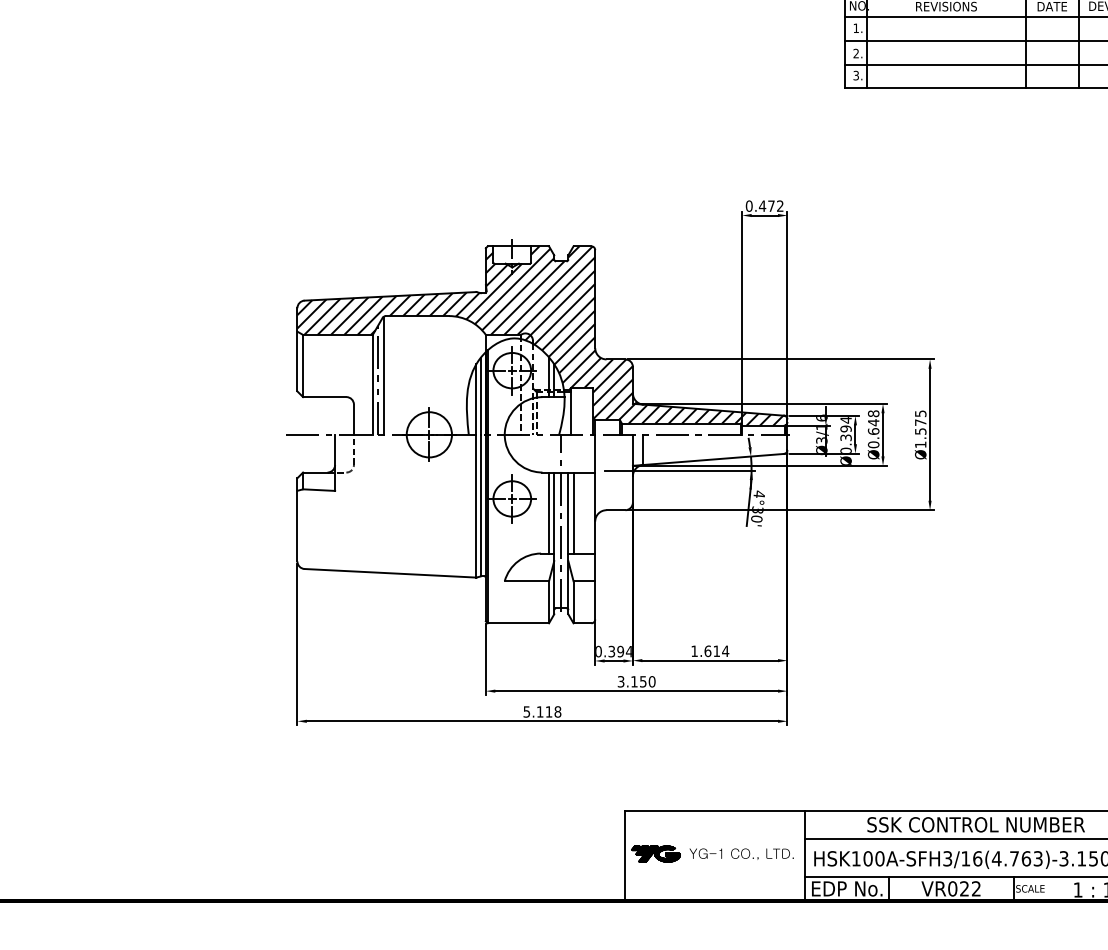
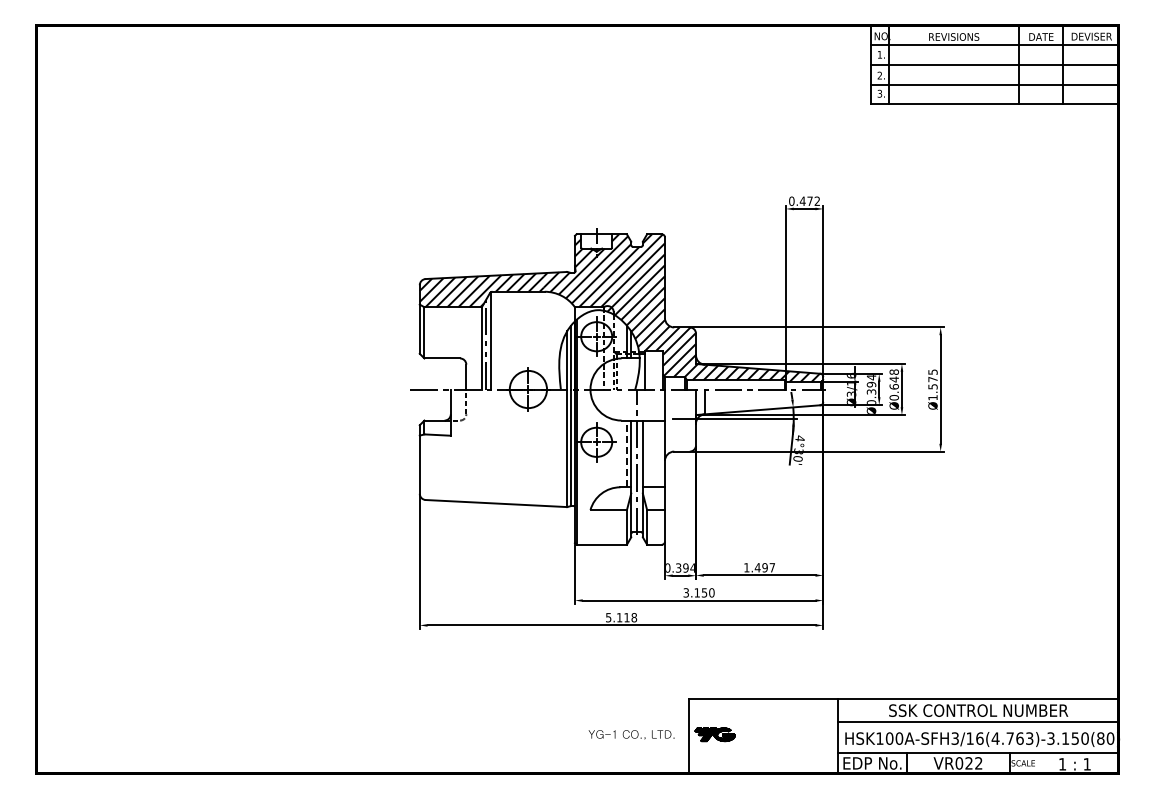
line: (548, 512) -> (626, 453), solid -> dashed
line: (573, 512) -> (647, 453), removed
text: (716, 650) -> (764, 567), 1.614 -> 1.497
text: (741, 853) -> (631, 734), moved

